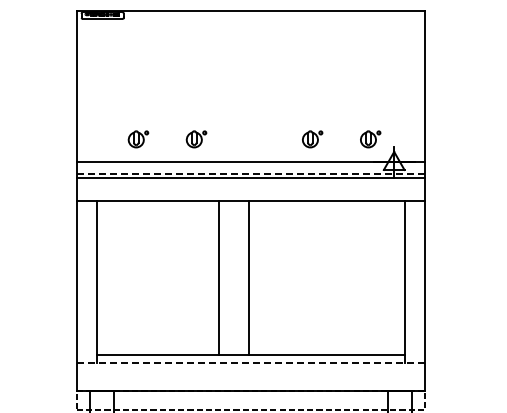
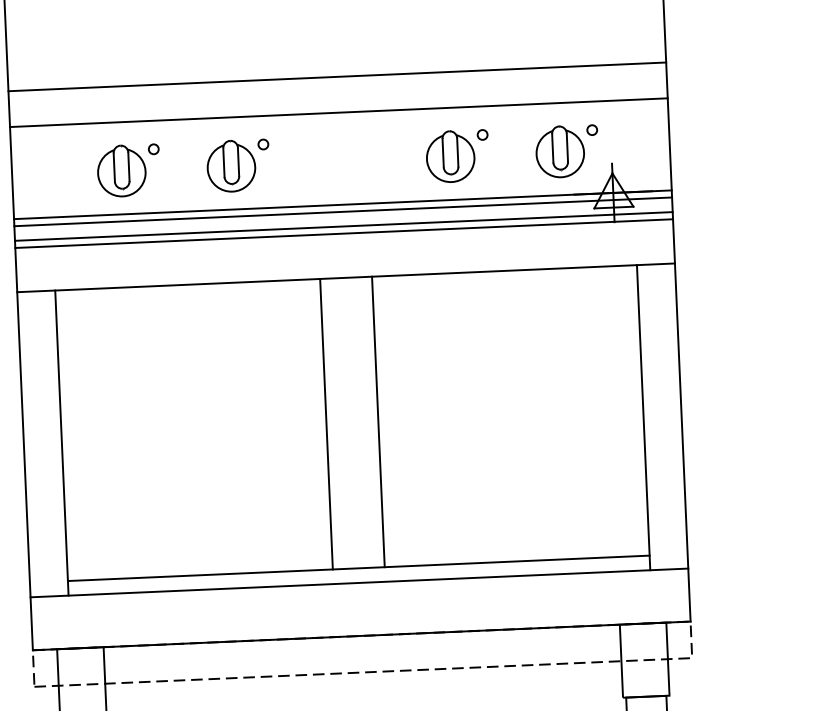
line: (250, 94) -> (336, 76), added
line: (250, 113) -> (338, 112), added
part: (138, 139) -> (128, 171), size x1.67
part: (196, 139) -> (238, 166), size x1.67
part: (312, 139) -> (457, 156), size x1.67
part: (370, 139) -> (566, 151), size x1.67
line: (250, 166) -> (342, 212), added
line: (251, 173) -> (344, 225), dashed -> solid
line: (219, 277) -> (327, 423), moved
line: (248, 277) -> (377, 421), moved
line: (250, 362) -> (358, 582), dashed -> solid

